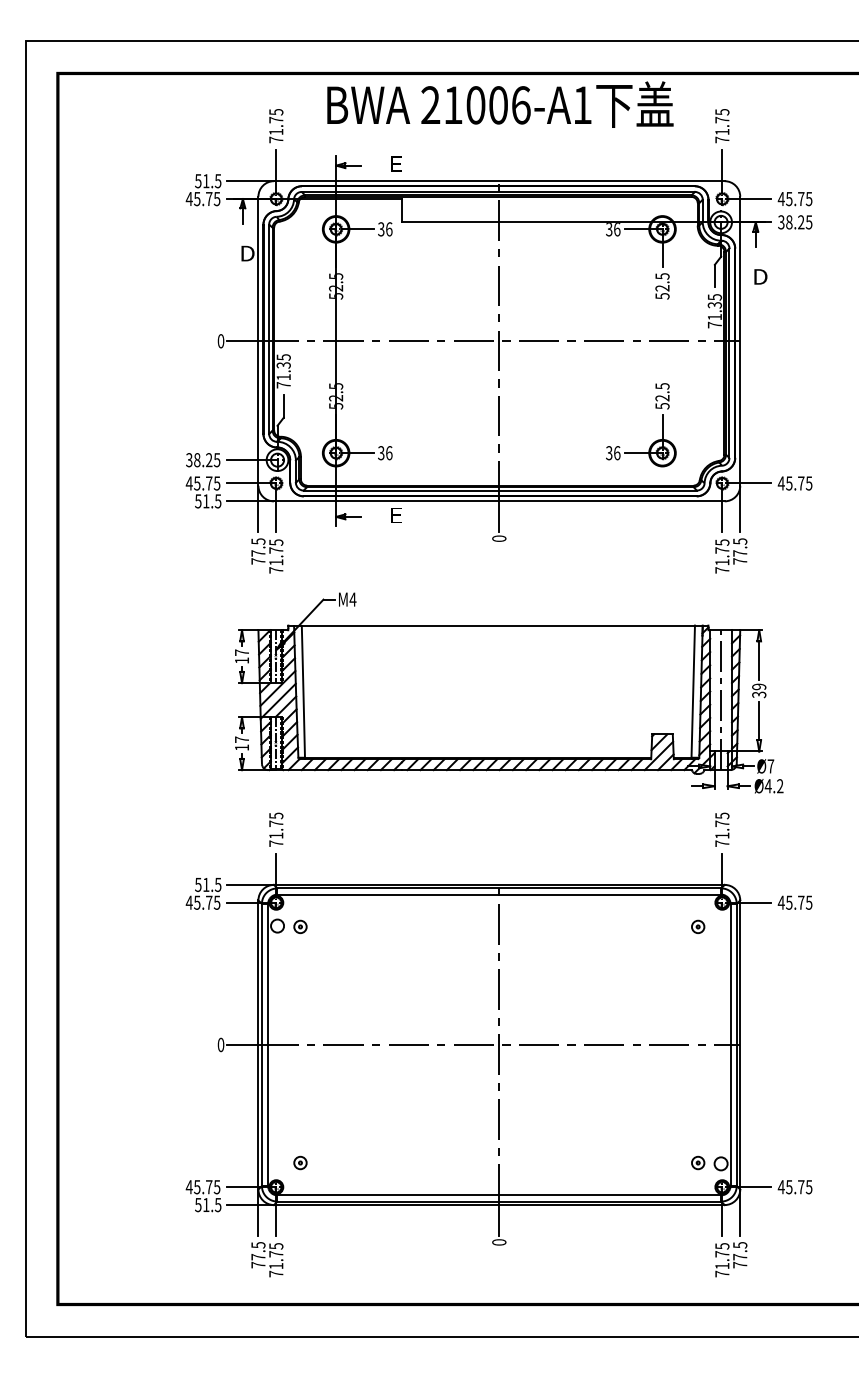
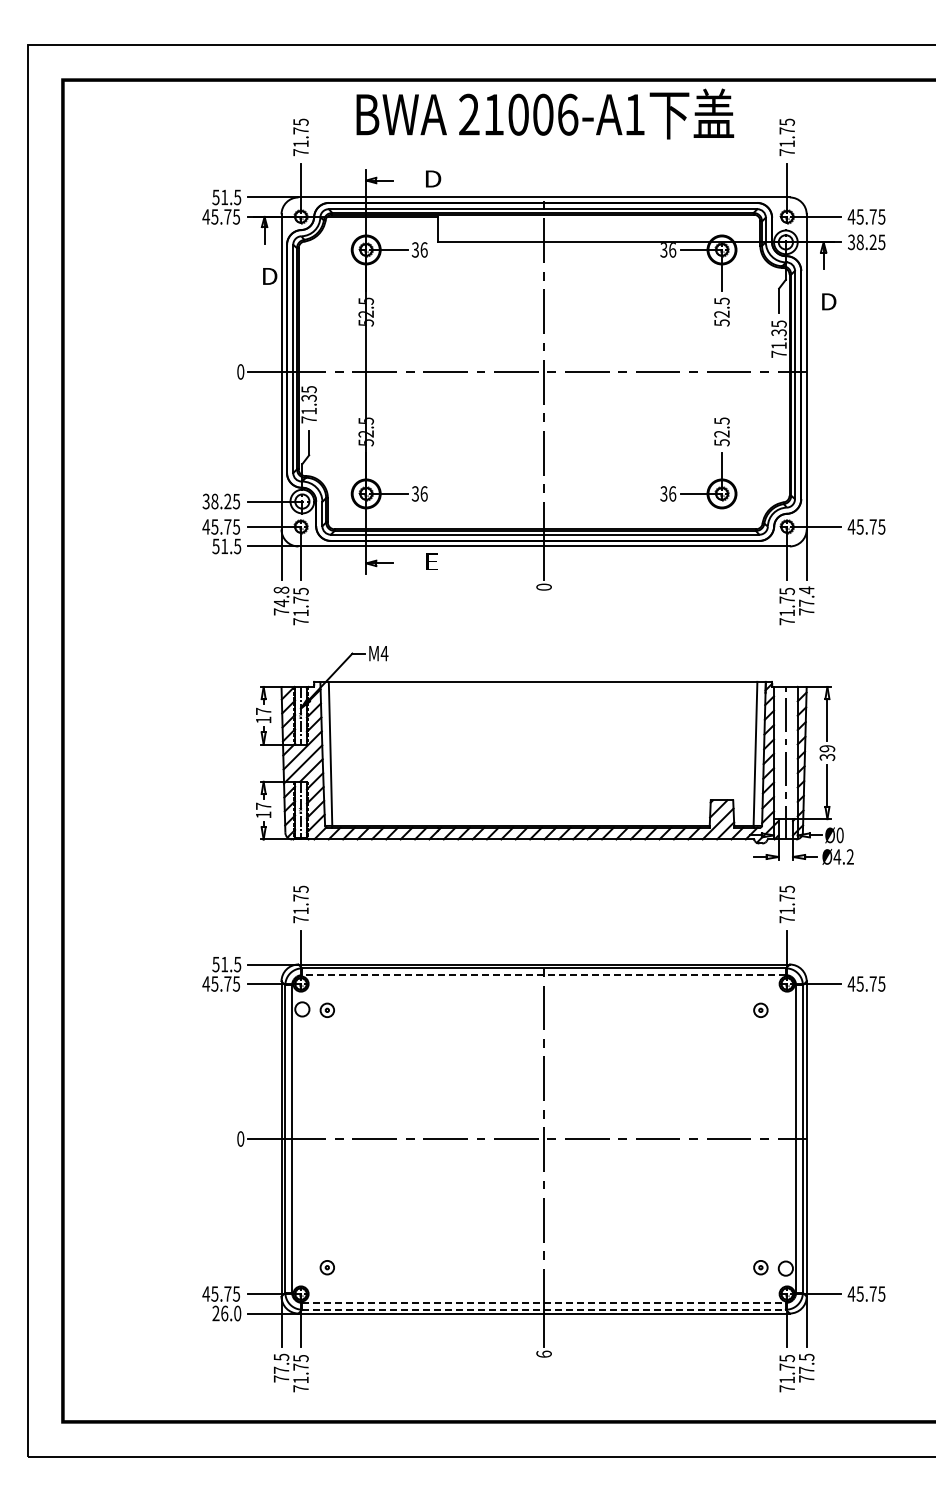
text: (397, 163) -> (433, 178), E -> D
text: (740, 541) -> (806, 590), 77.5 -> 77.4
text: (258, 547) -> (281, 596), 77.5 -> 74.8
text: (770, 766) -> (839, 835), Ø7 -> Ø0
line: (499, 894) -> (544, 975), solid -> dashed
line: (499, 1194) -> (544, 1302), solid -> dashed
line: (499, 1201) -> (544, 1309), solid -> dashed
text: (207, 1205) -> (226, 1313), 51.5 -> 26.0
text: (498, 1241) -> (543, 1353), 0 -> 6

